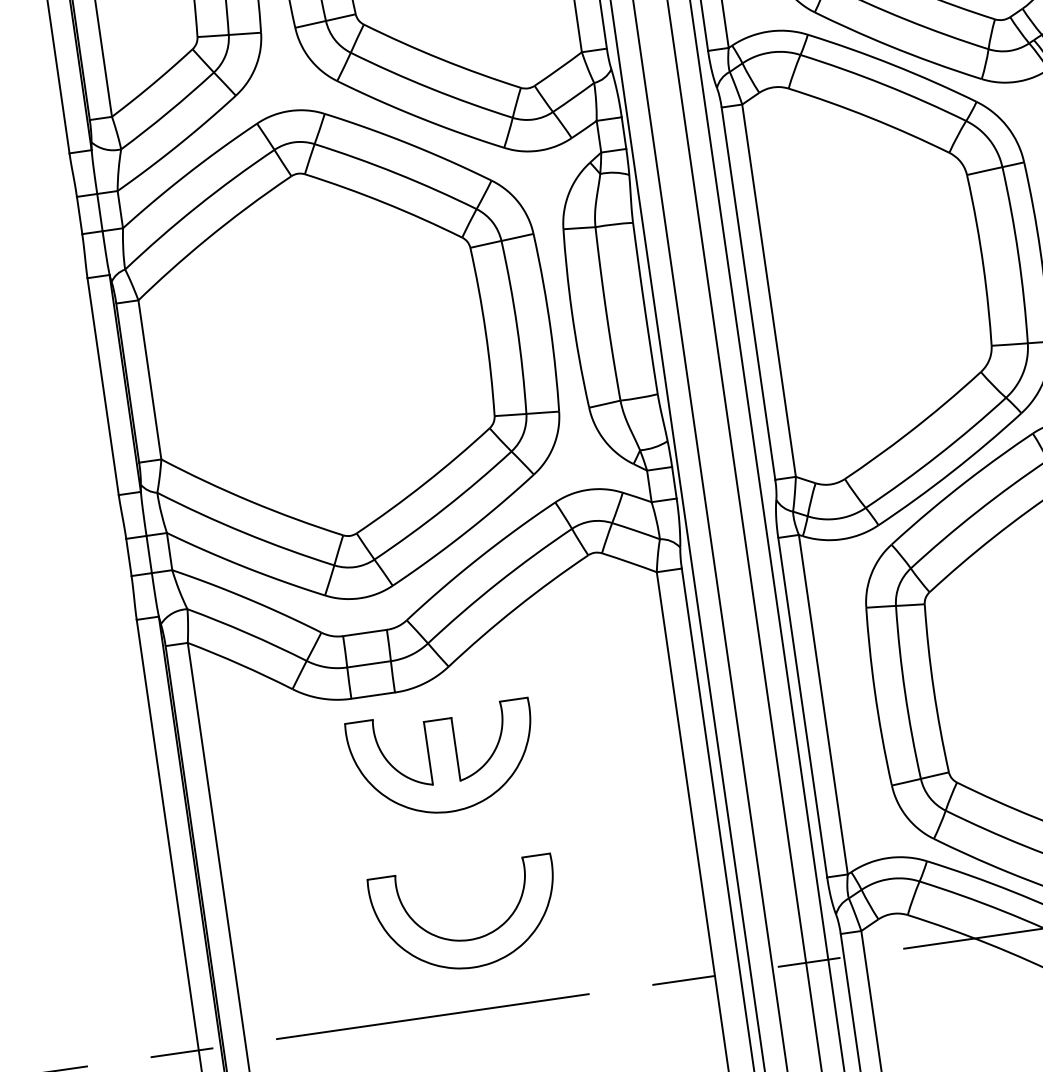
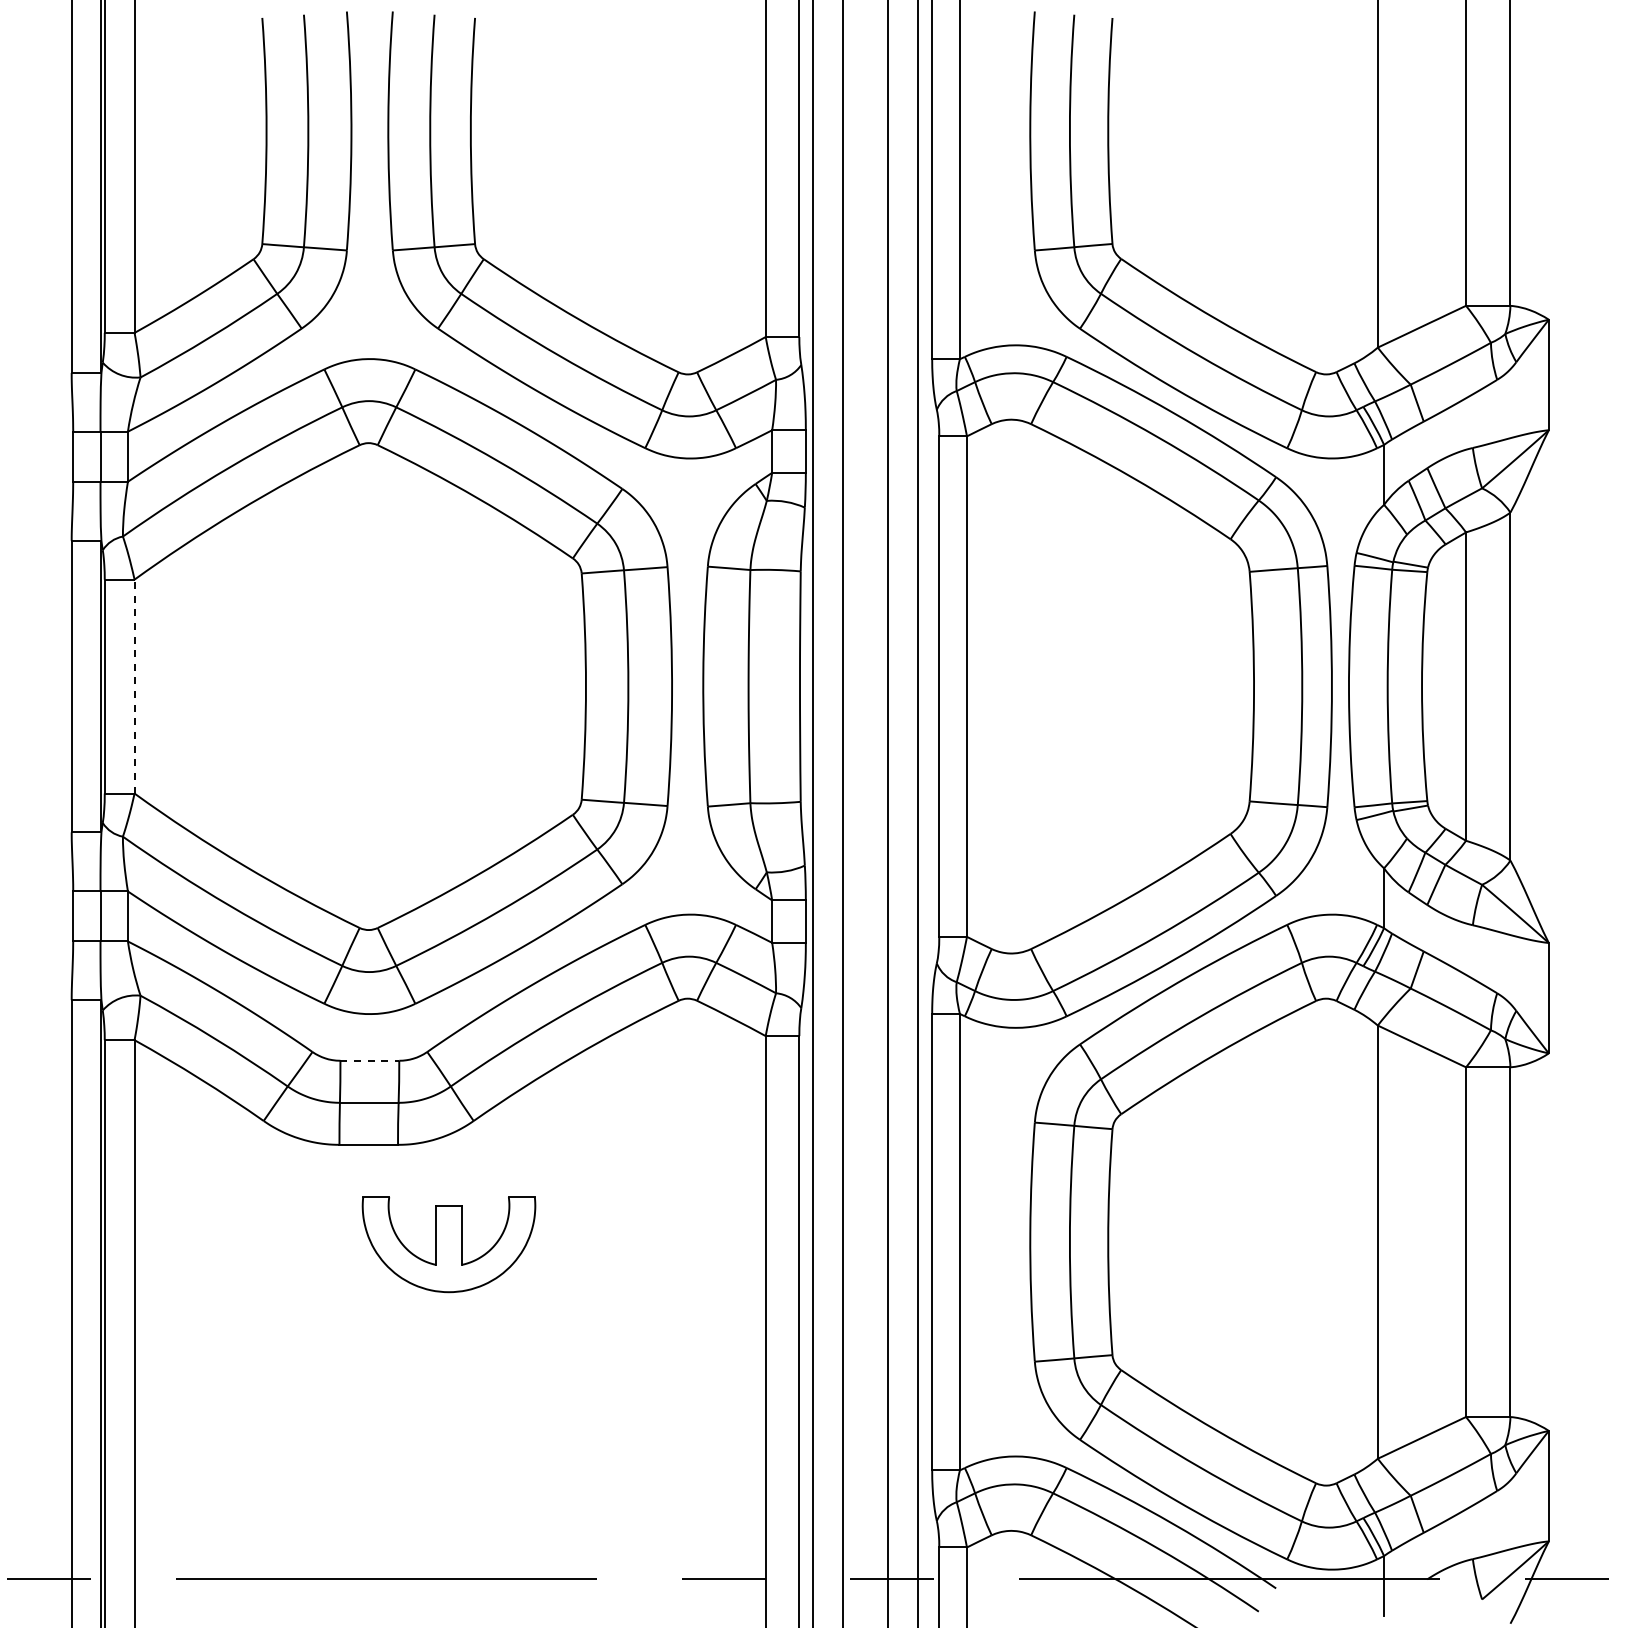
line: (149, 379) -> (134, 686), solid -> dashed
line: (365, 632) -> (370, 1060), solid -> dashed
part: (443, 761) -> (448, 1244), size x0.7
part: (465, 939) -> (443, 1483), removed

